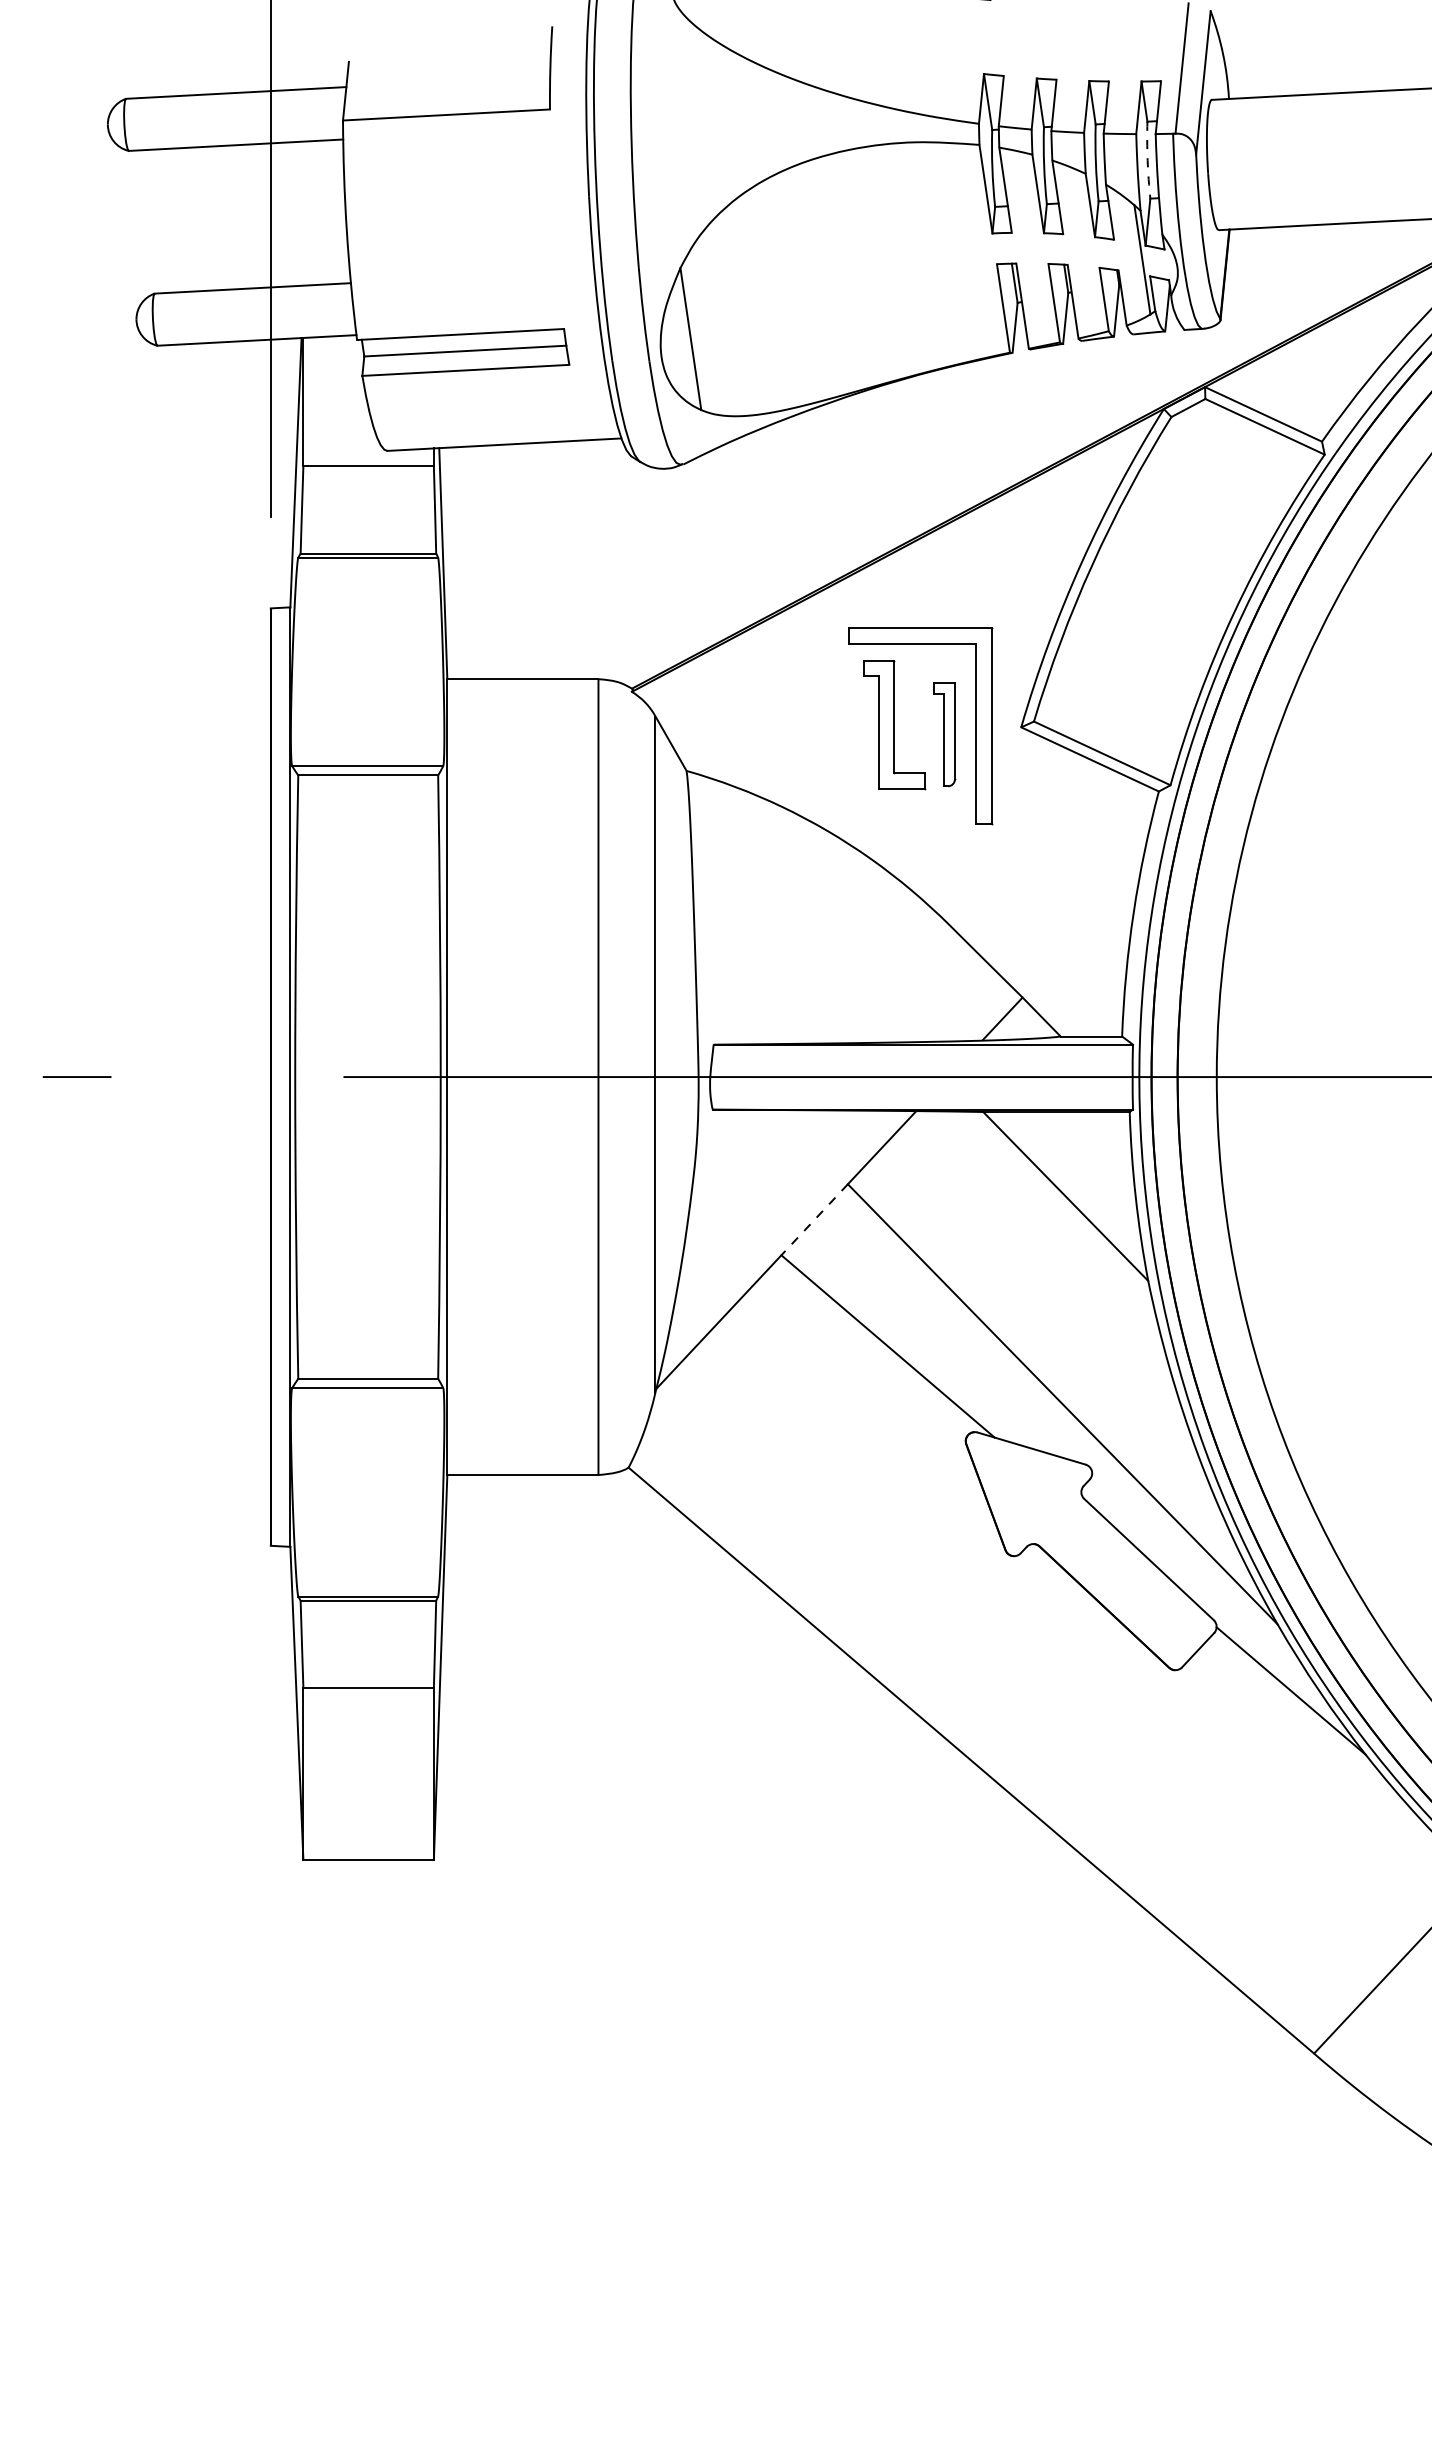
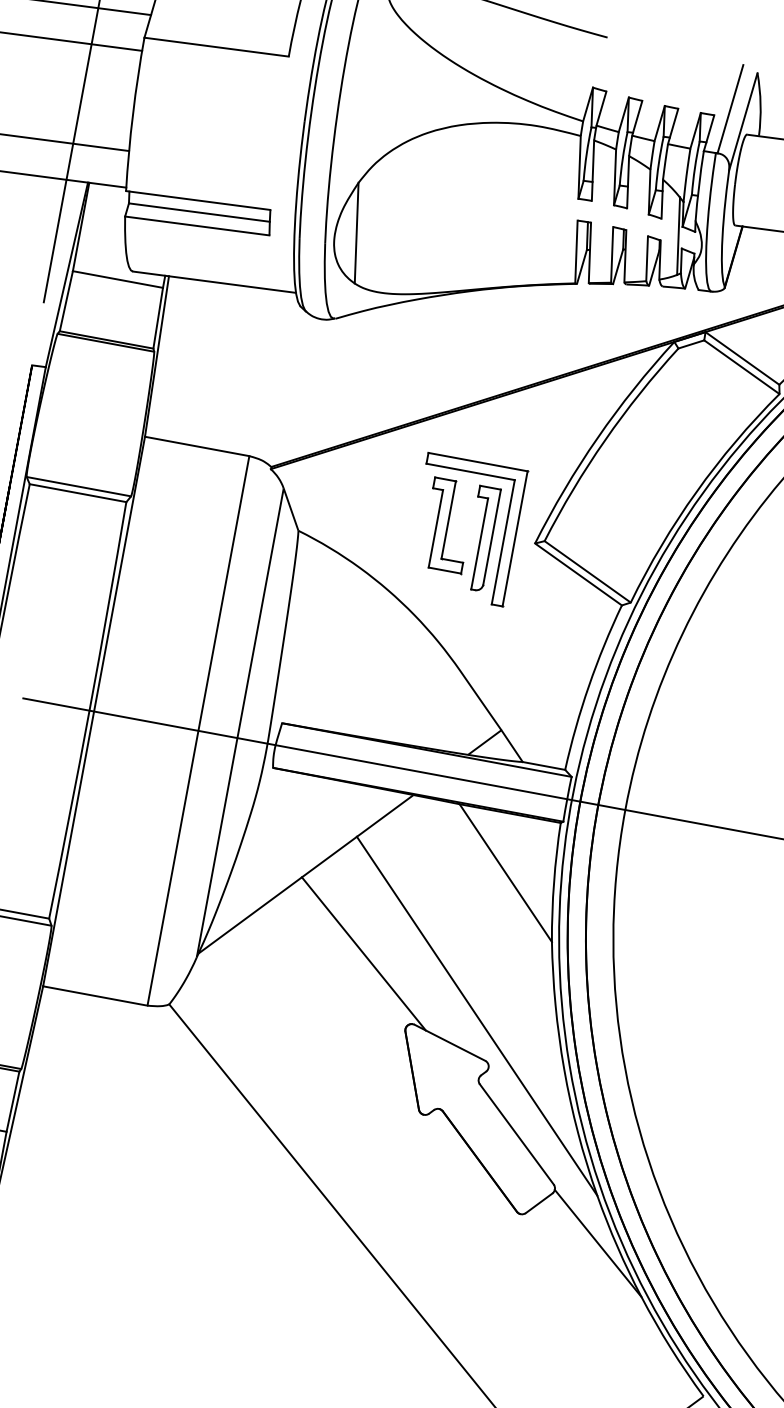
arc: (1147, 160) -> (694, 168), dashed -> solid
part: (944, 734) -> (481, 538), size x1.43
line: (814, 1219) -> (329, 856), dashed -> solid

